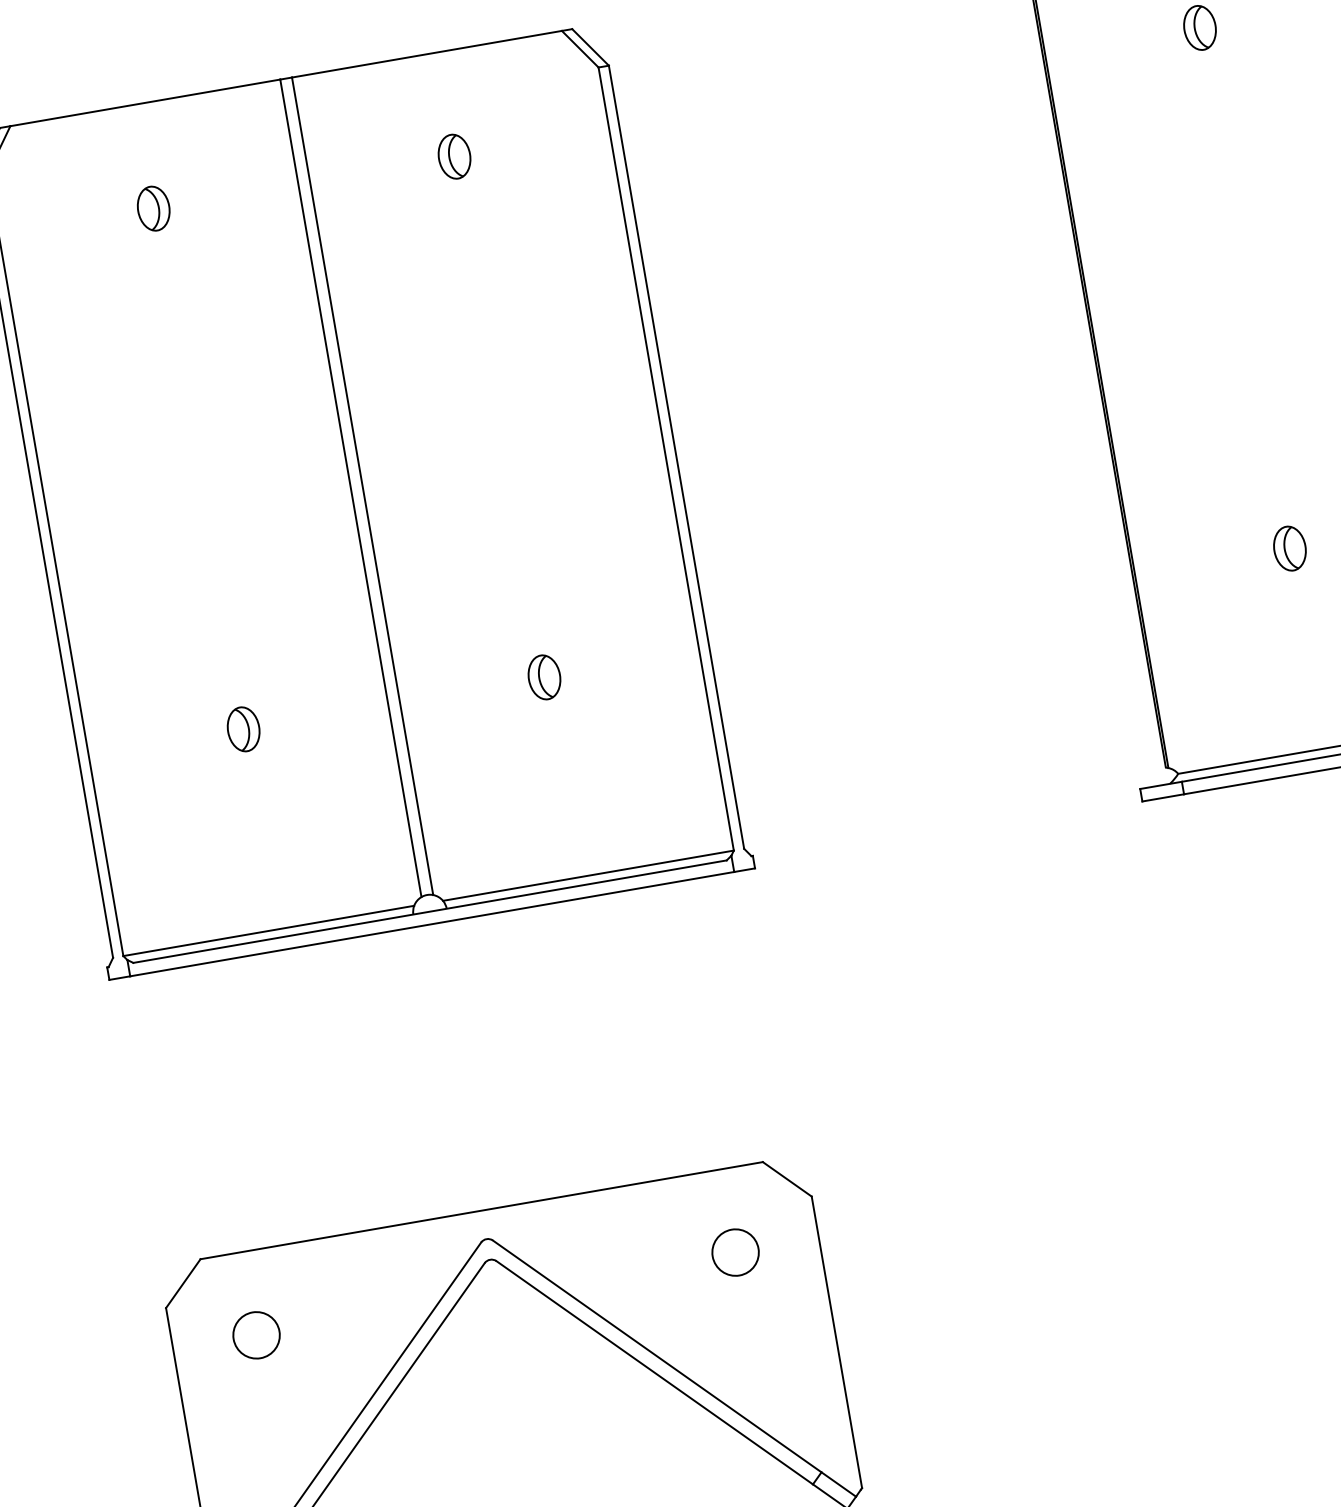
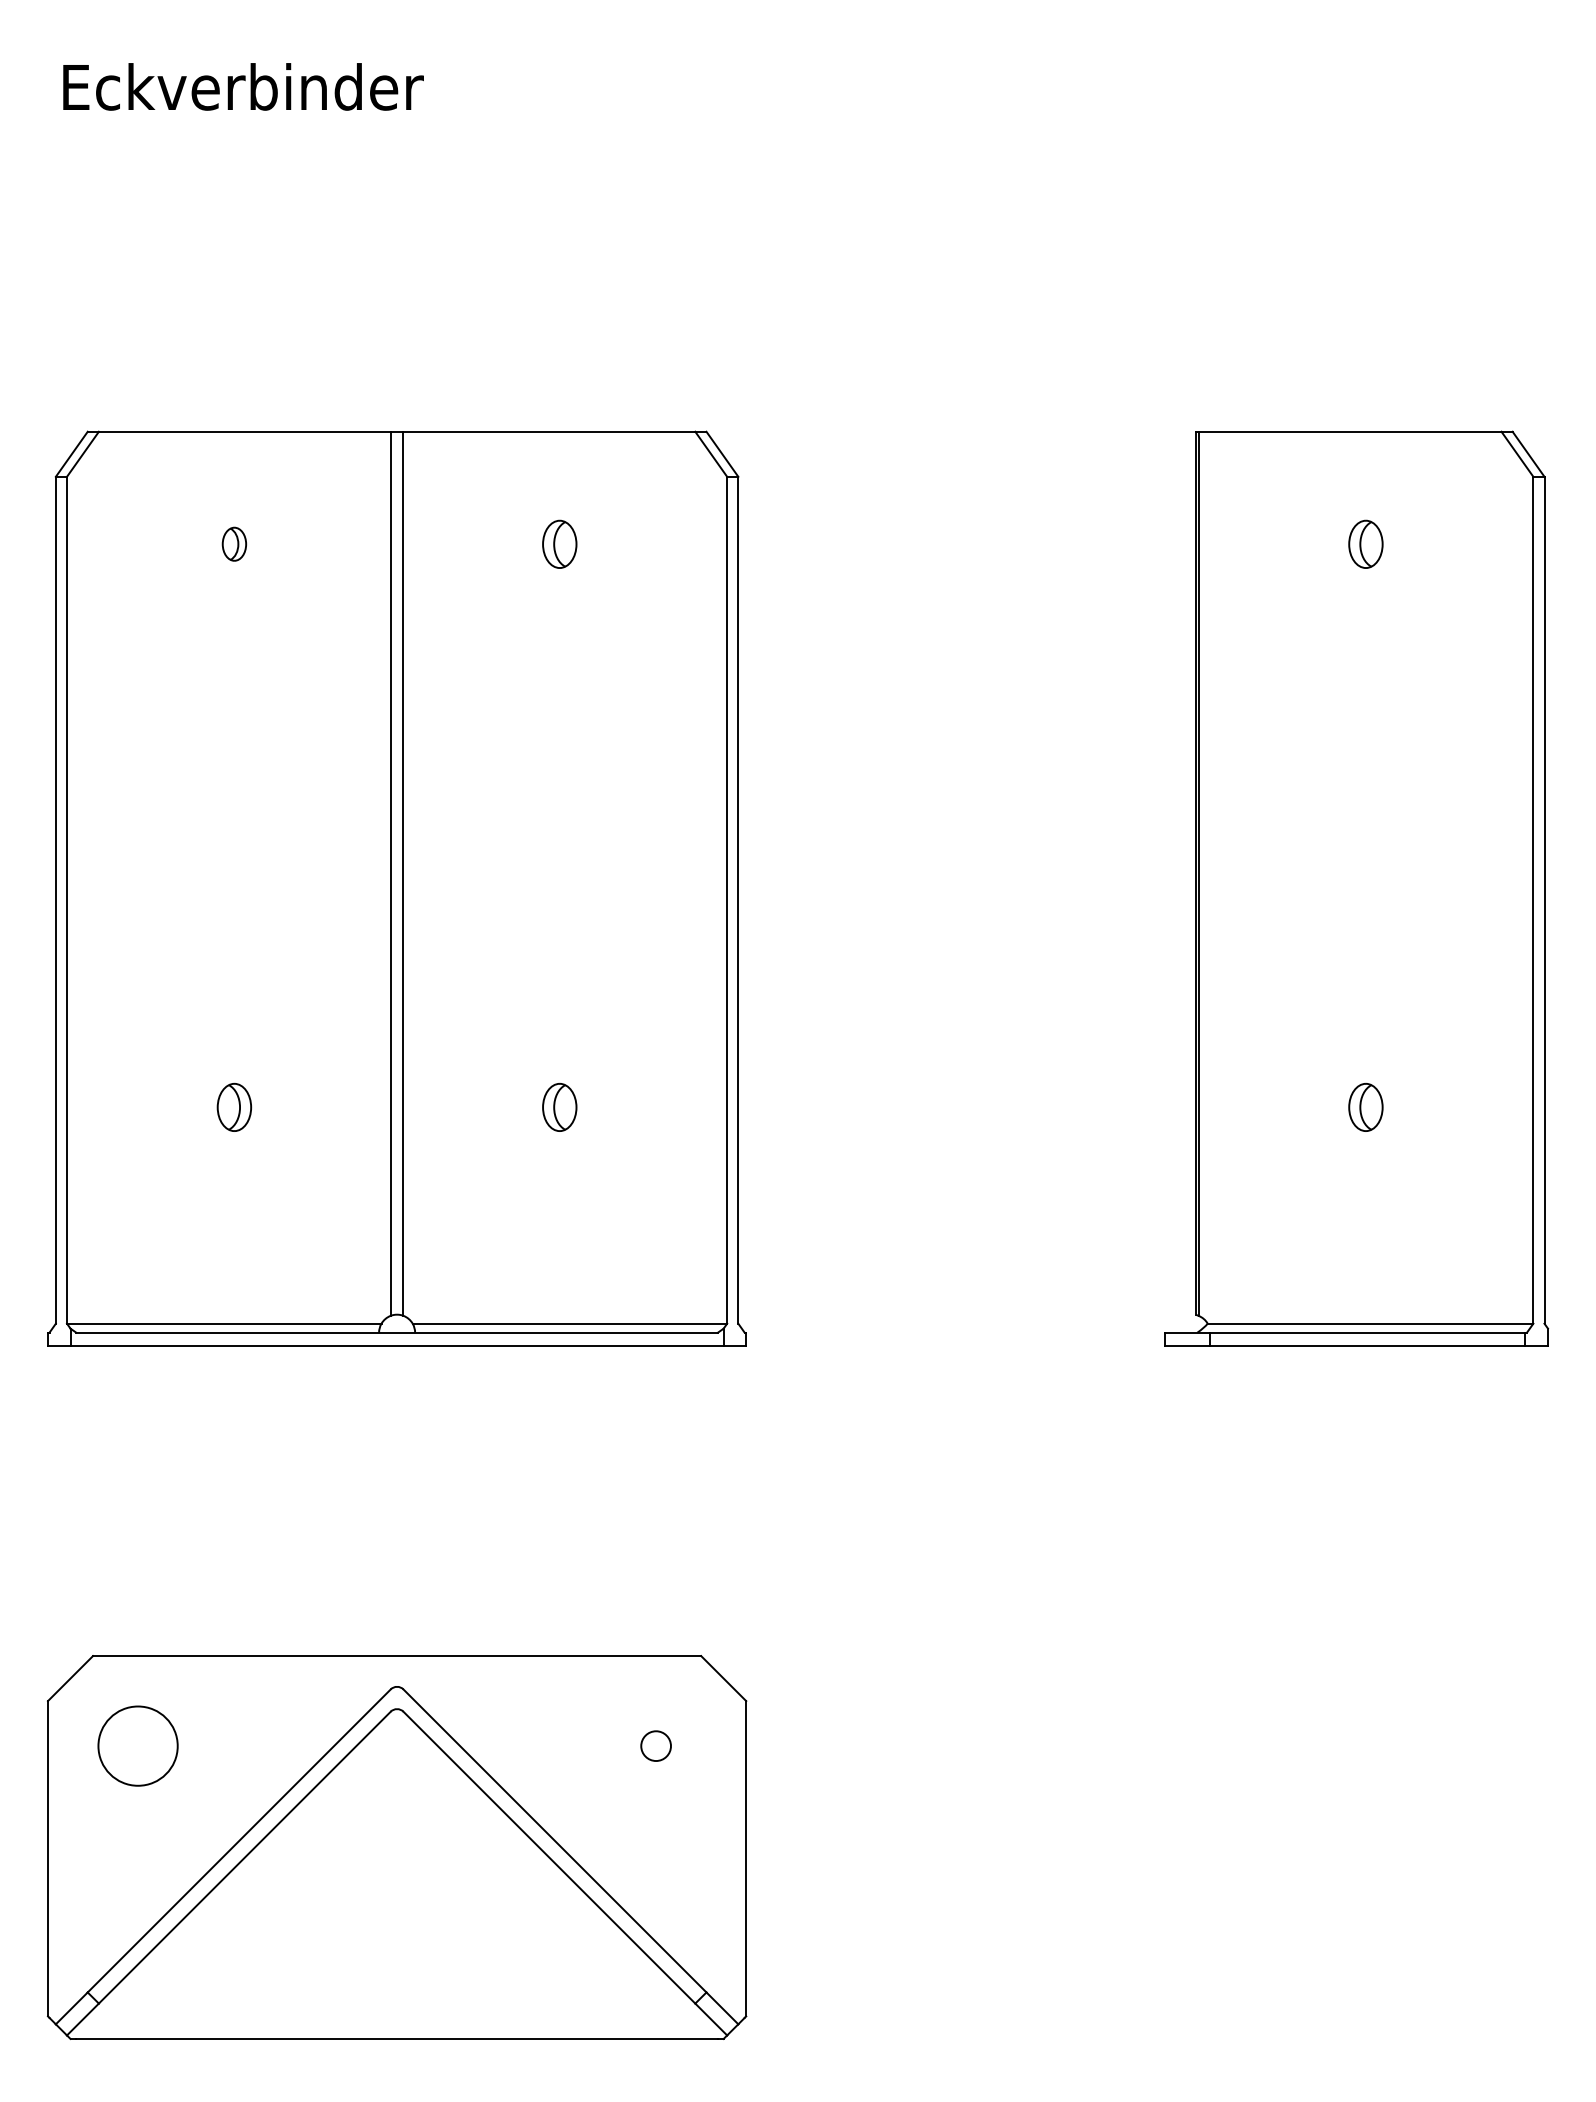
part: (153, 207) -> (234, 543), size x0.7
circle: (734, 1252) -> (655, 1745), size x0.6
circle: (255, 1334) -> (137, 1745), size x1.6

